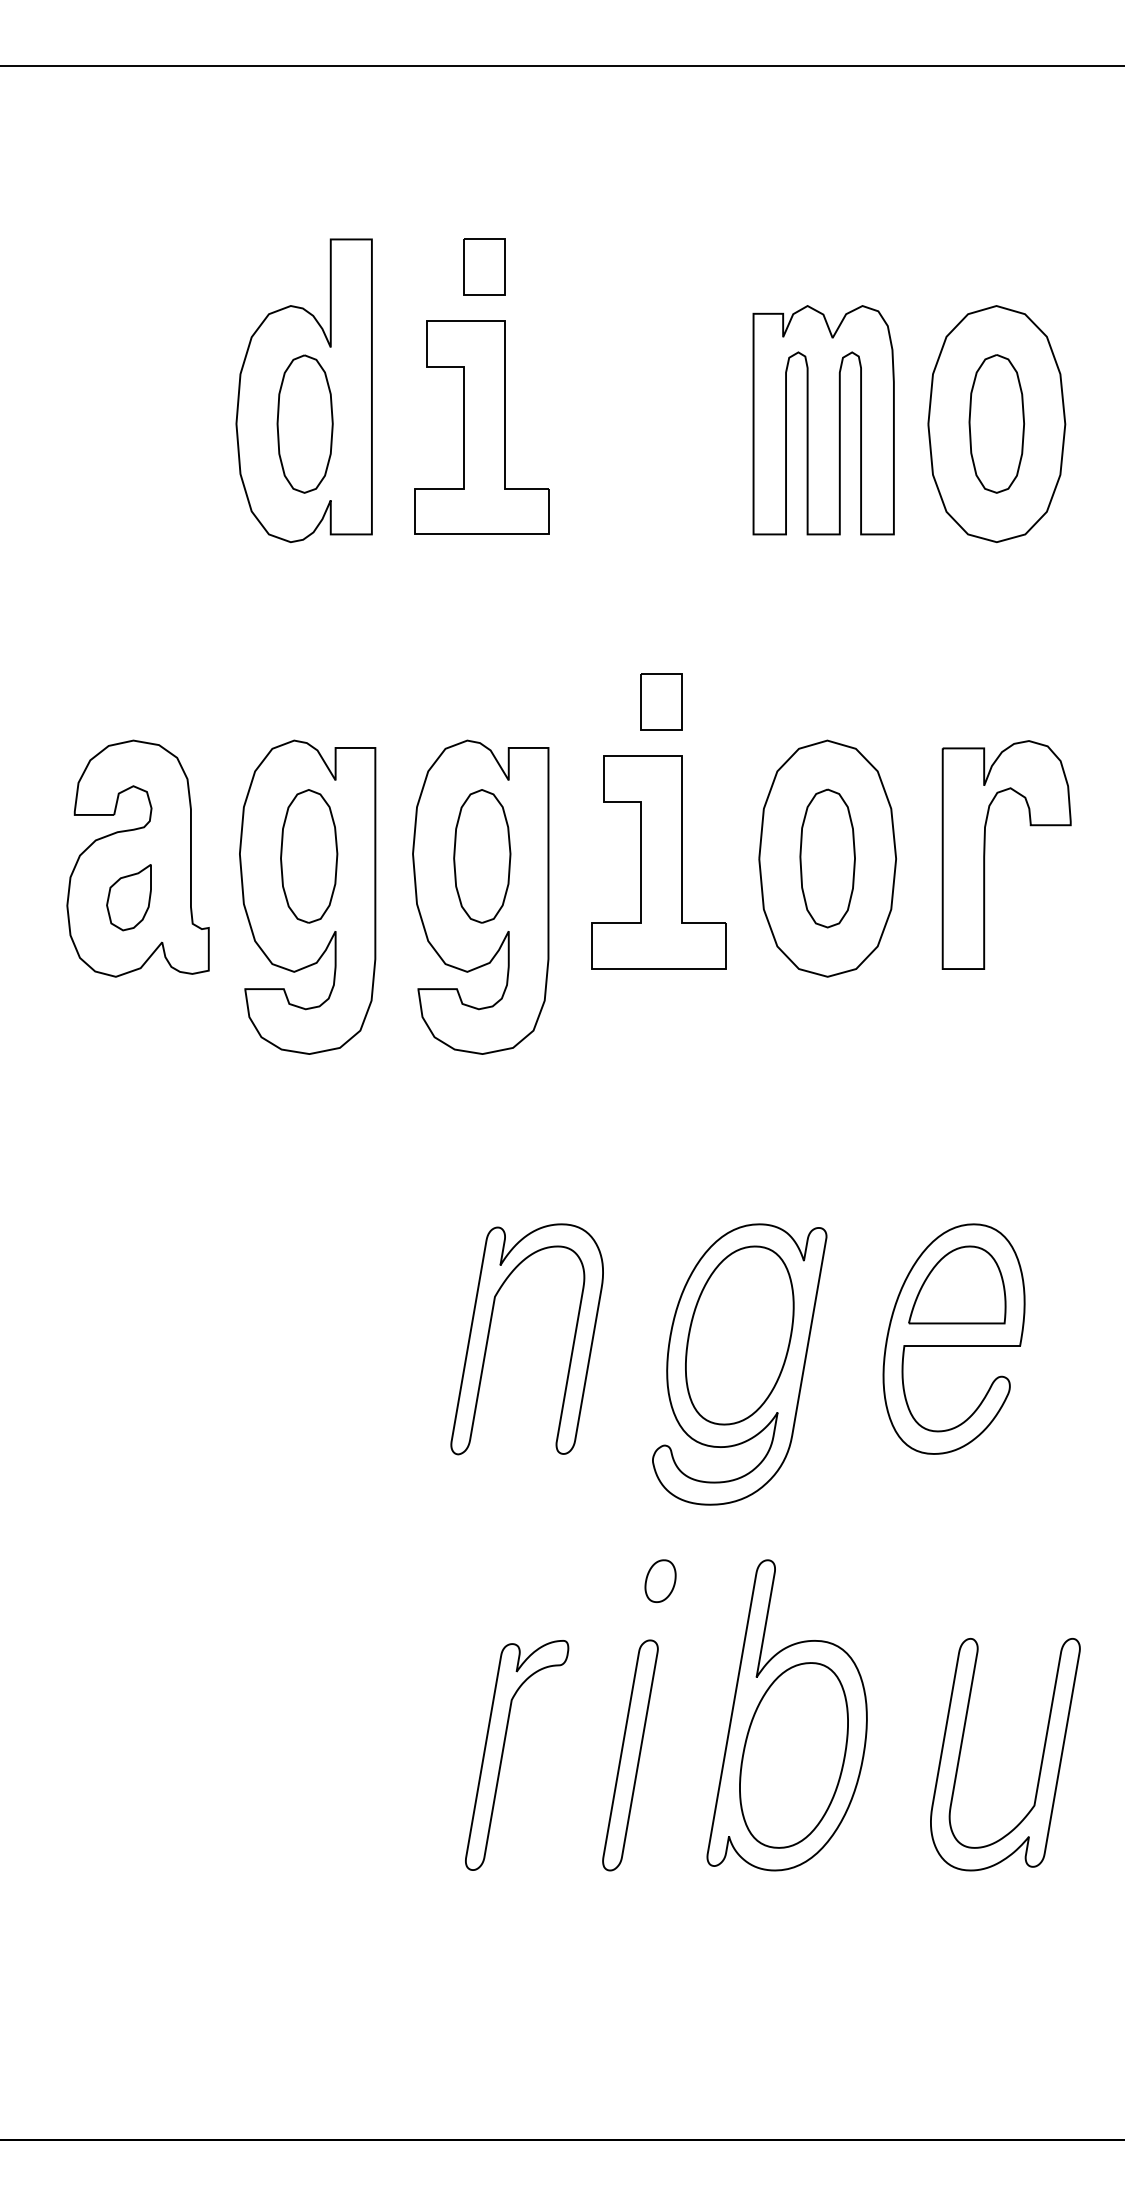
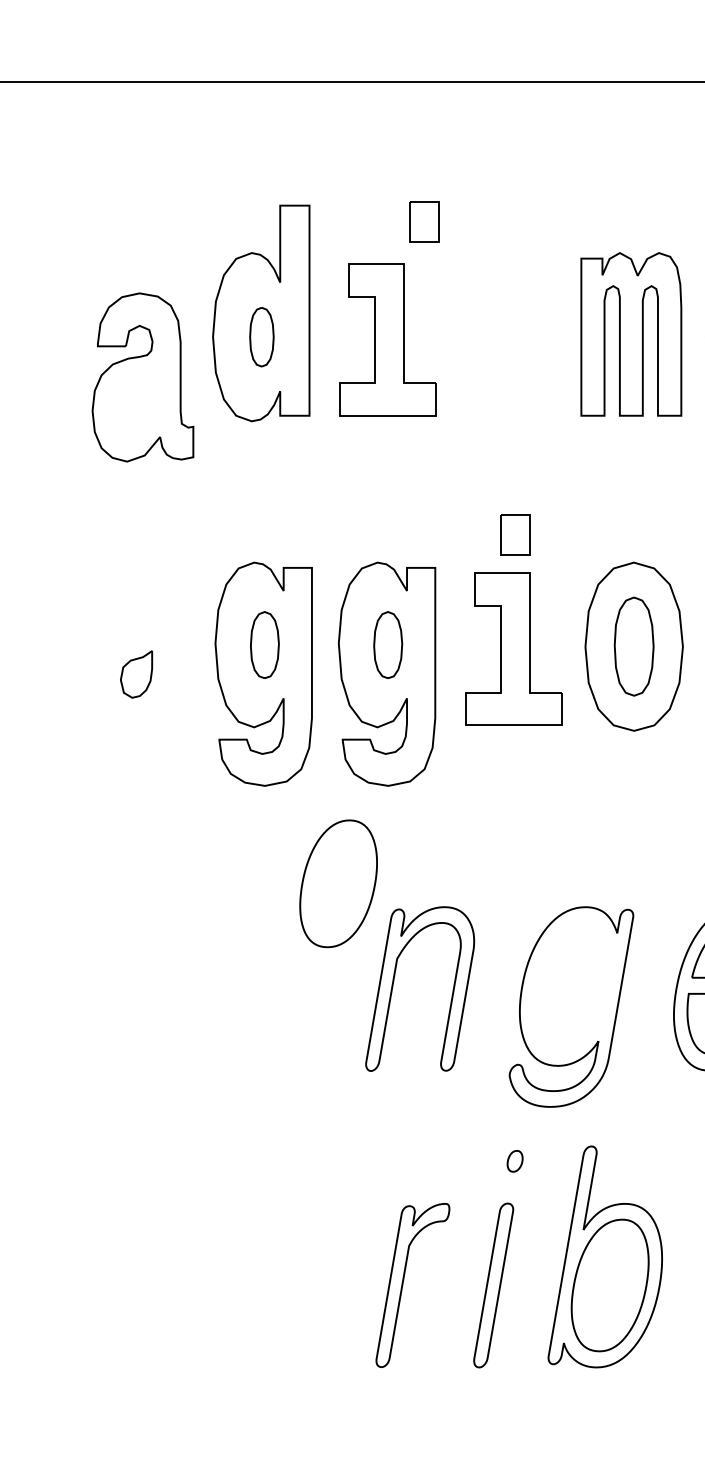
part: (484, 266) -> (424, 221), moved
part: (304, 423) -> (261, 336), size x0.6
part: (309, 856) -> (265, 645), size x0.7
part: (482, 856) -> (388, 645), size x0.7
part: (137, 858) -> (142, 377), moved
part: (739, 1335) -> (338, 883), moved
part: (660, 1580) -> (515, 1160), size x0.7

